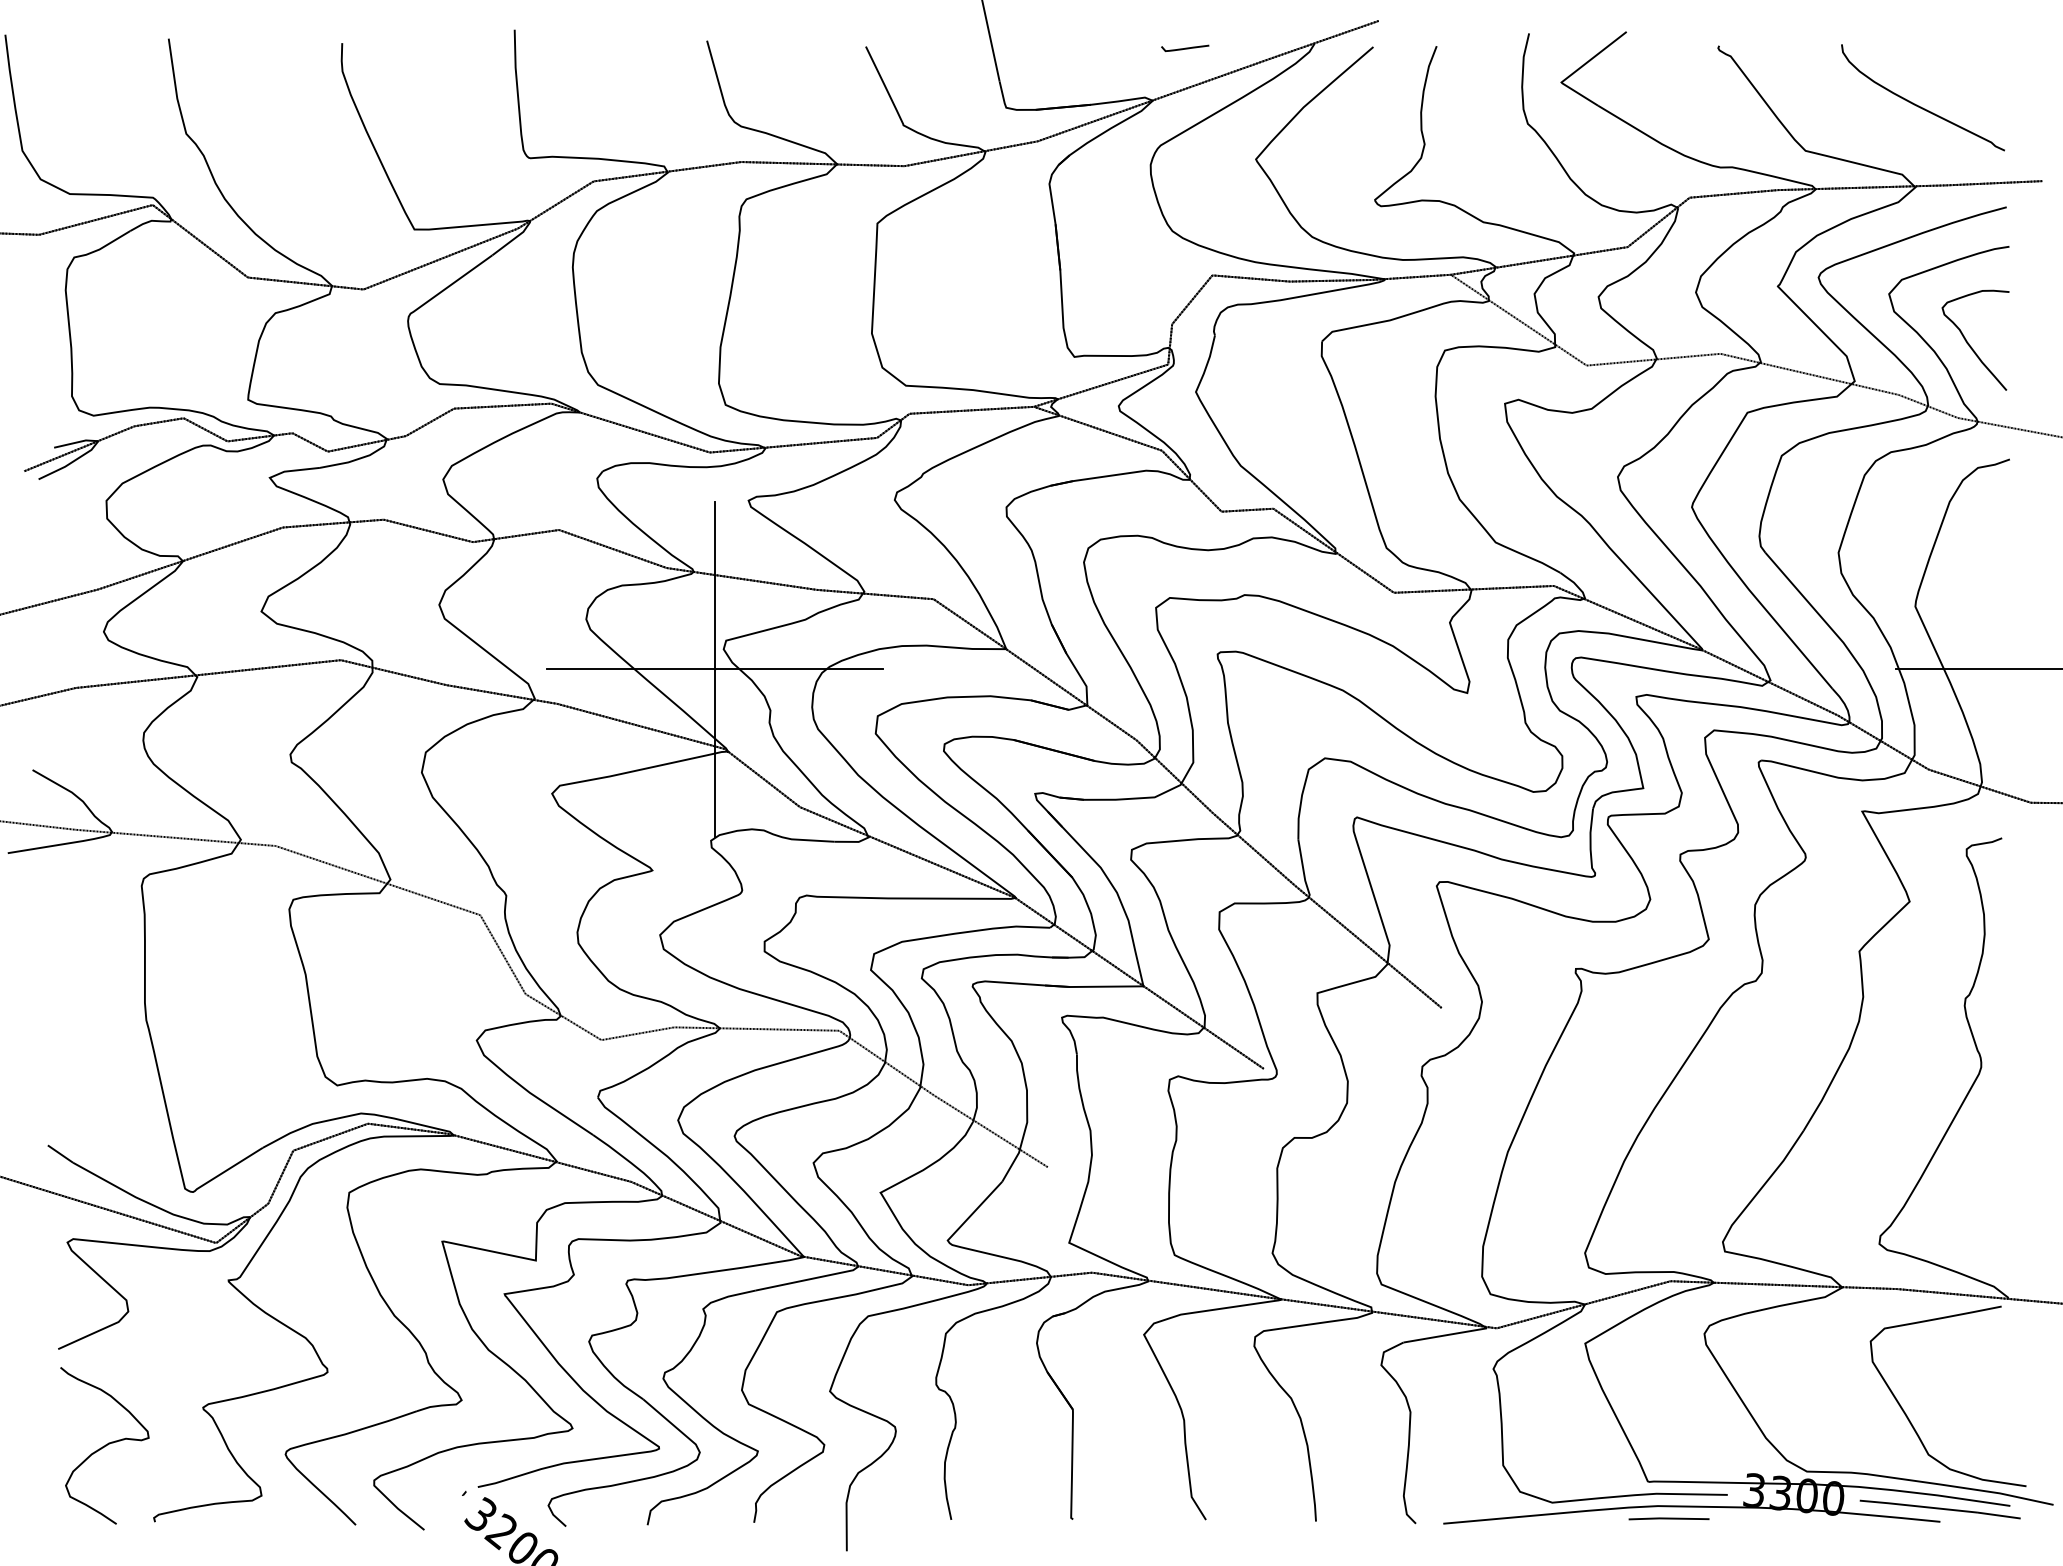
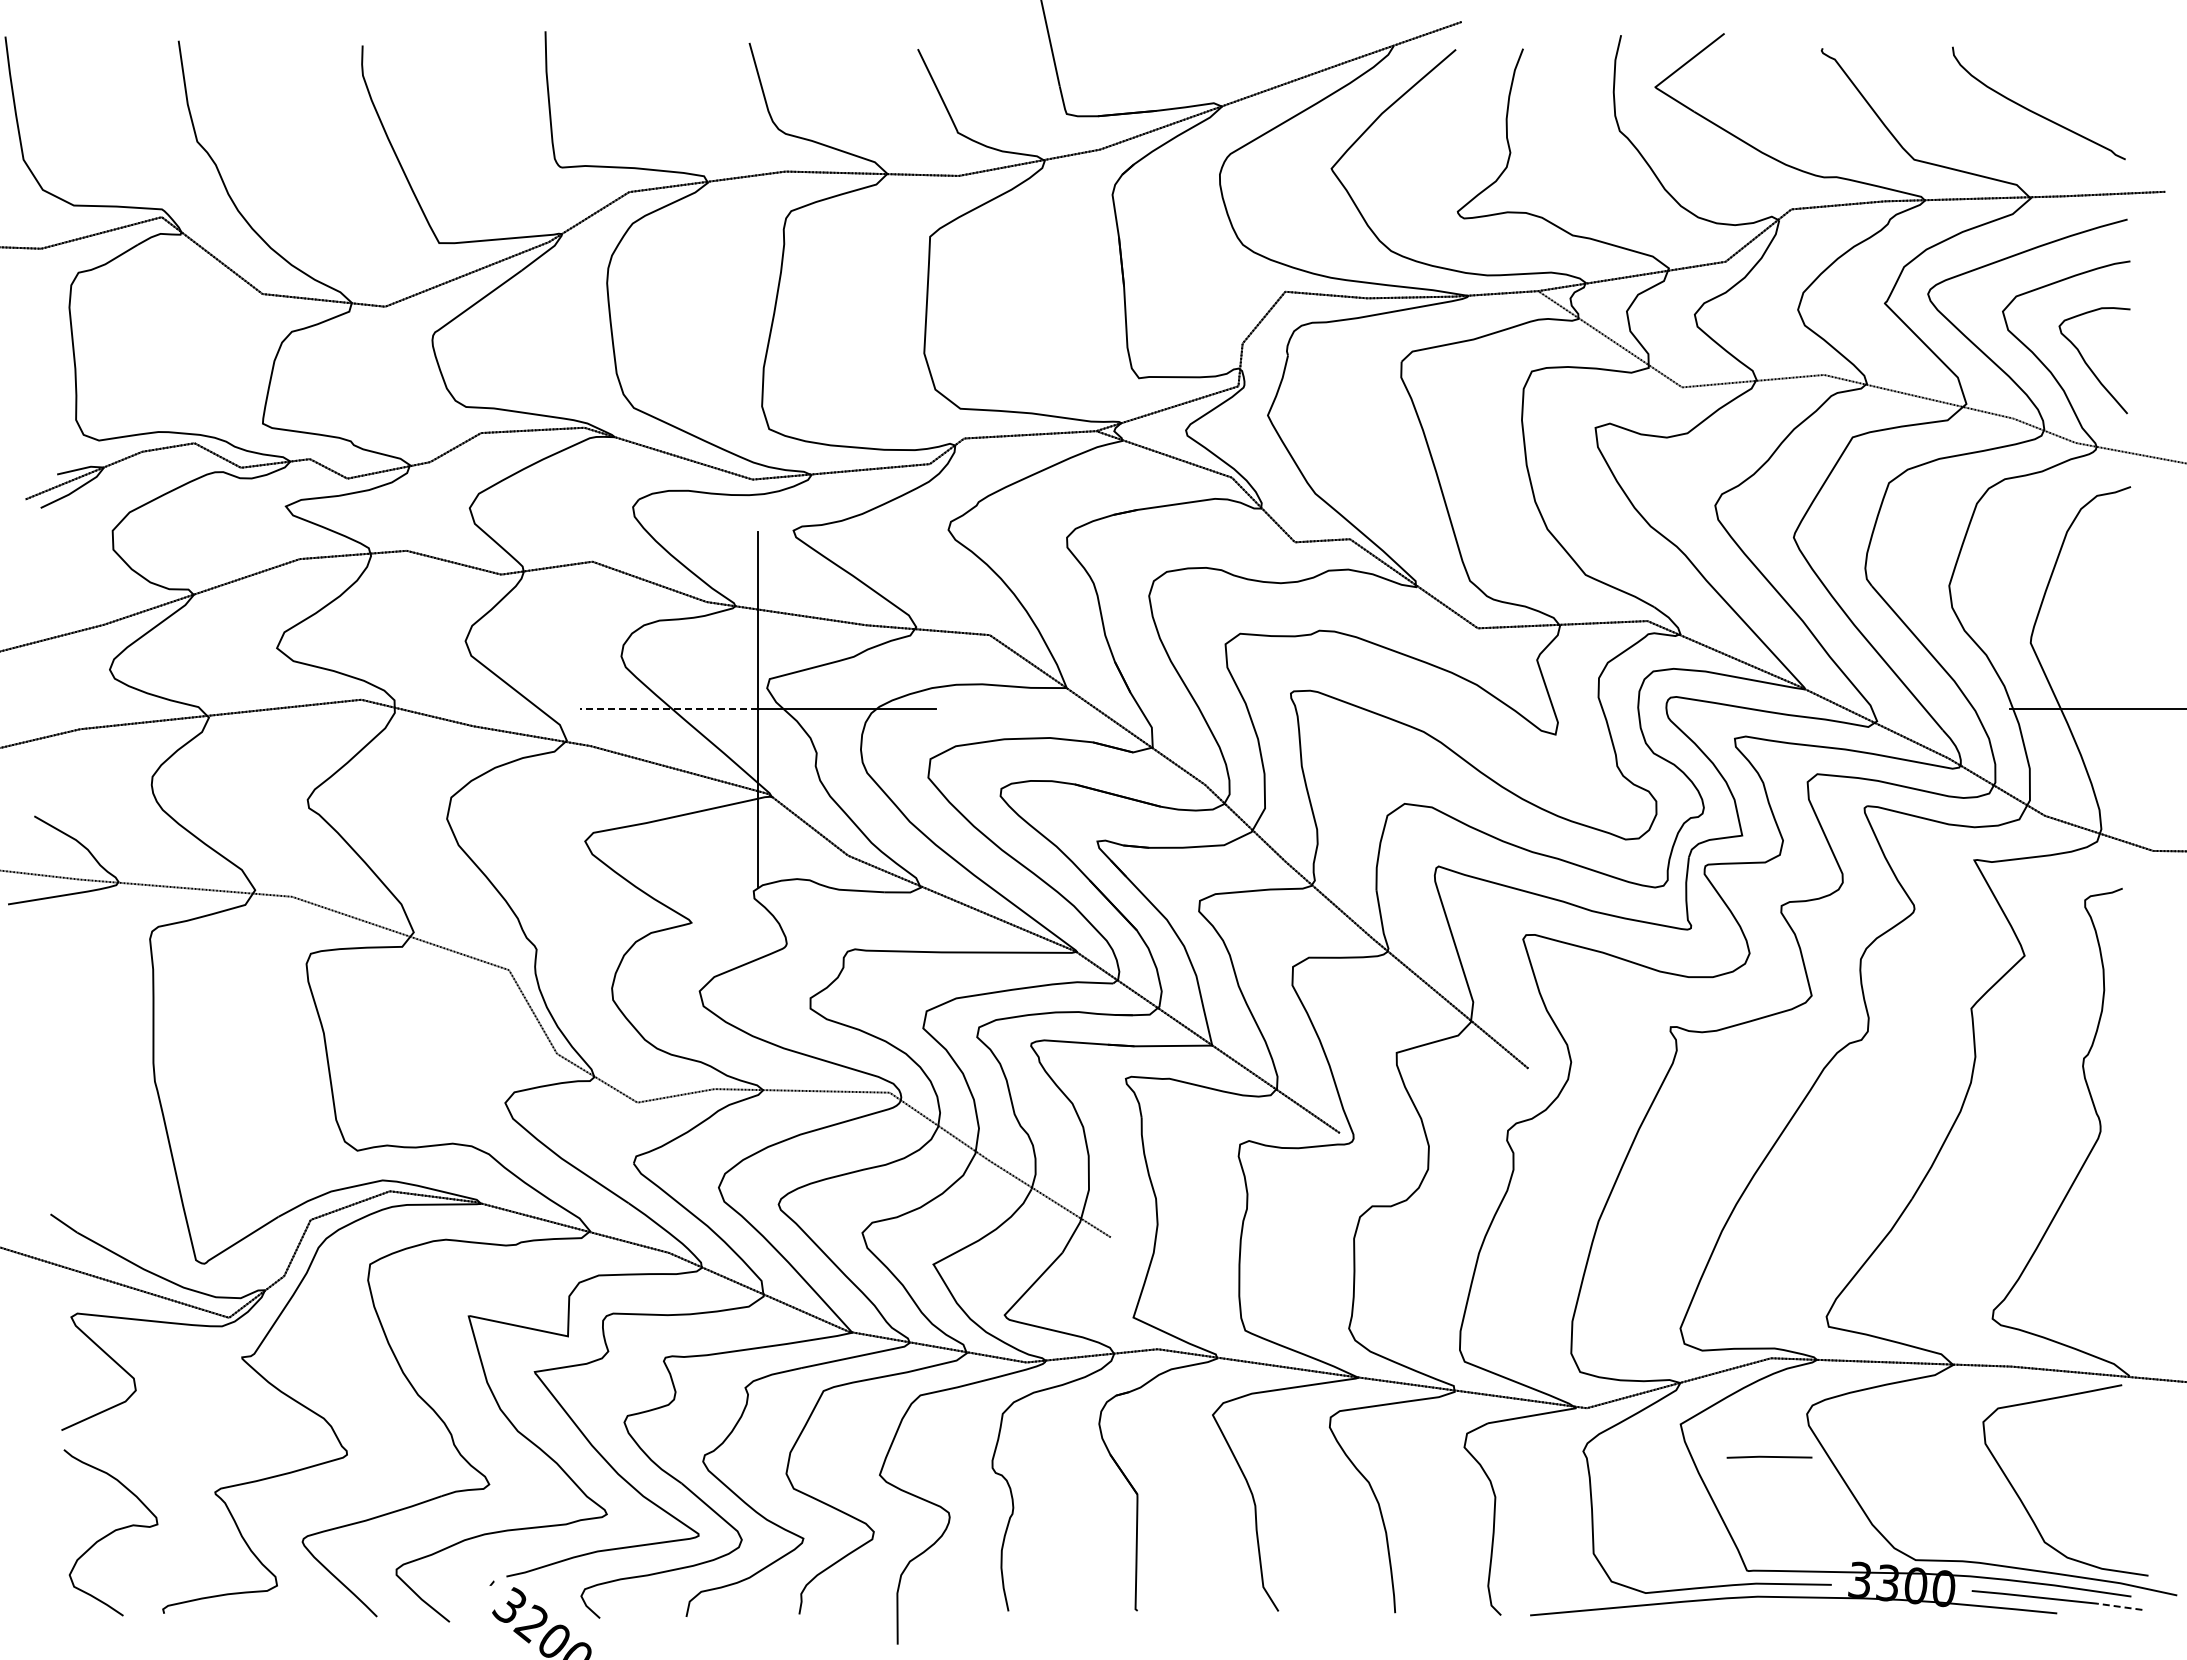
curve: (1185, 47) -> (1256, 50), removed
line: (630, 669) -> (668, 709), solid -> dashed
line: (1999, 1515) -> (2119, 1606), solid -> dashed
line: (1669, 1518) -> (1769, 1456), moved

